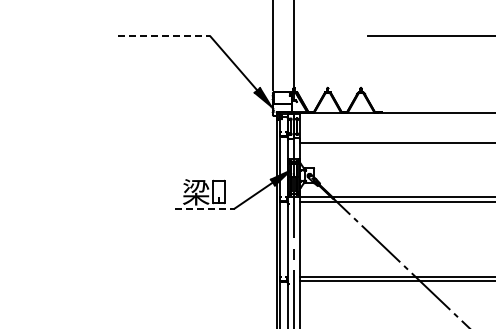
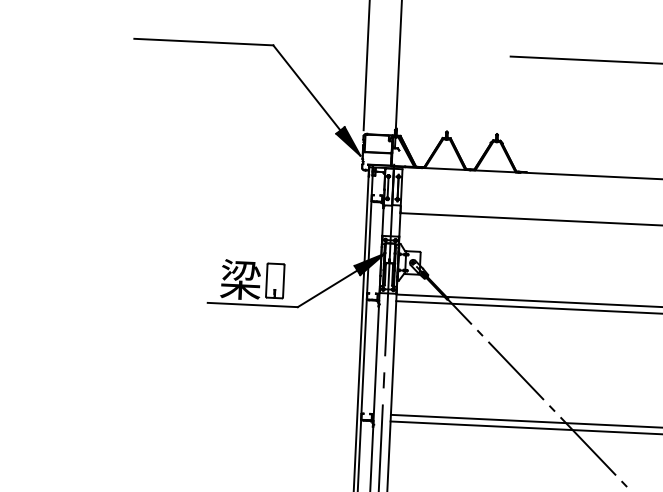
line: (164, 36) -> (204, 42), dashed -> solid
line: (204, 208) -> (252, 304), dashed -> solid

